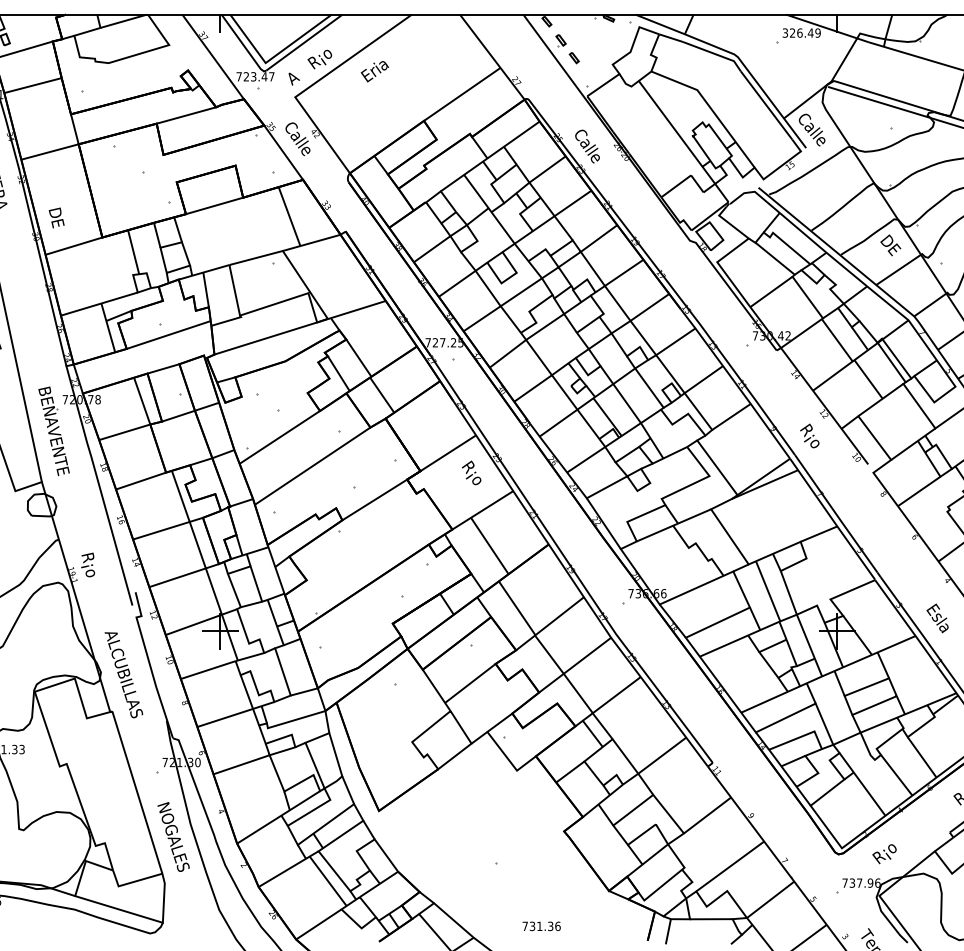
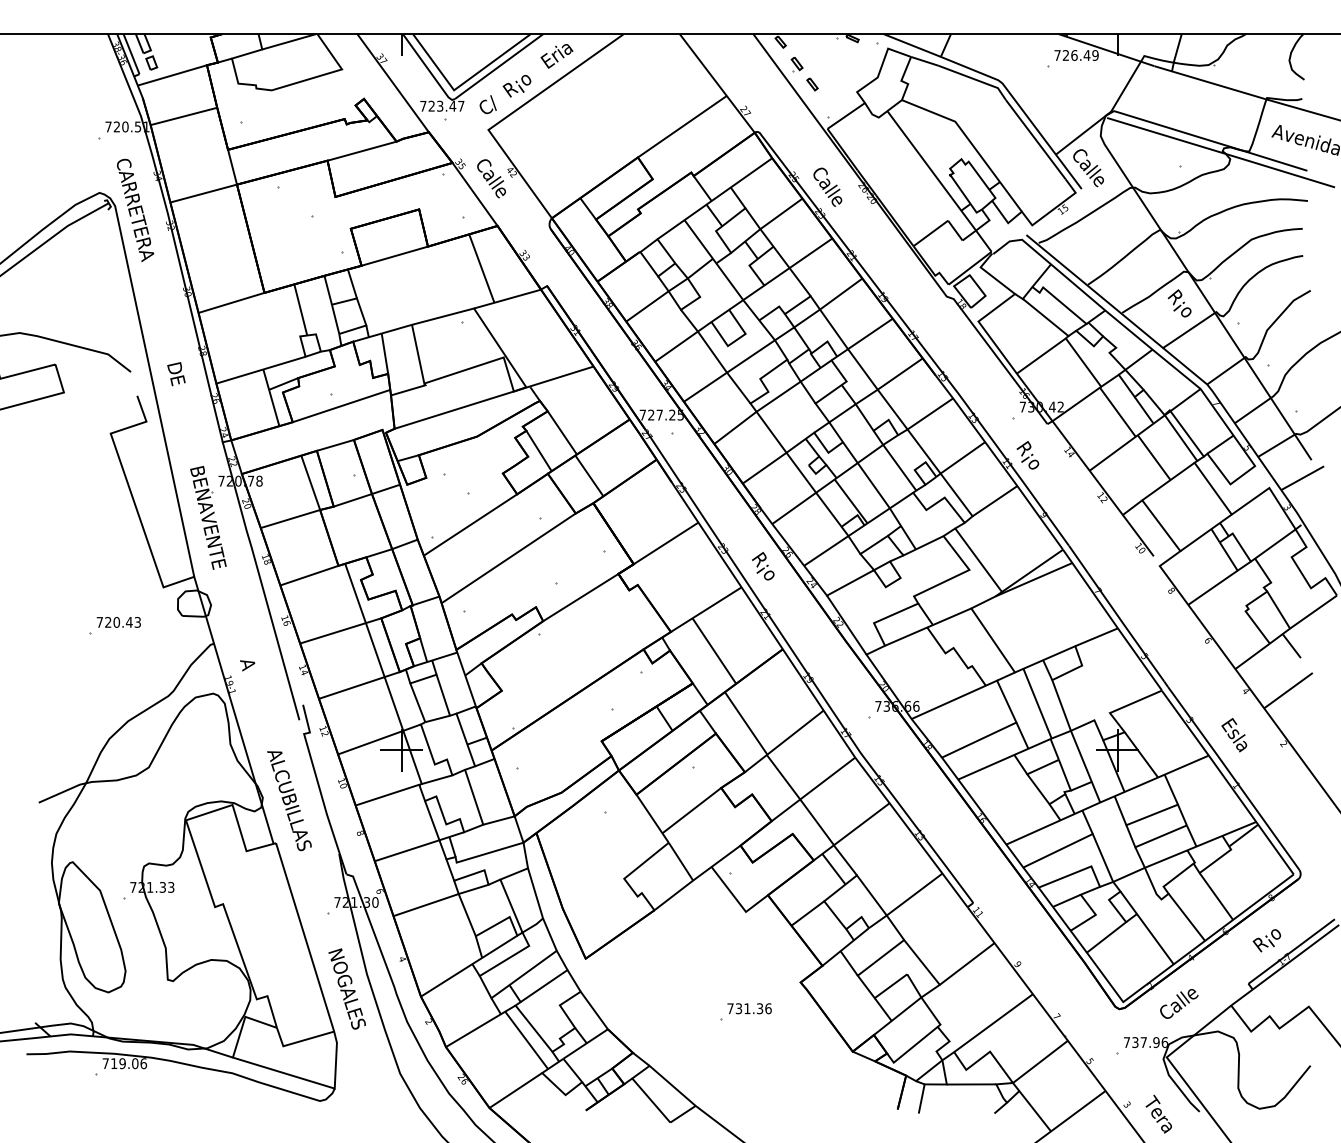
text: (785, 33) -> (1057, 55), 326.49 -> 726.49
text: (374, 71) -> (556, 56), moved
text: (294, 76) -> (487, 105), A -> C/
text: (56, 218) -> (176, 374), moved
text: (891, 248) -> (1180, 305), DE -> R¡o
text: (809, 436) -> (1027, 455), moved
text: (471, 472) -> (763, 565), moved
text: (87, 564) -> (247, 672), R¡o -> A
text: (889, 850) -> (1178, 1004), R¡o -> Calle
text: (541, 926) -> (749, 1008), moved

